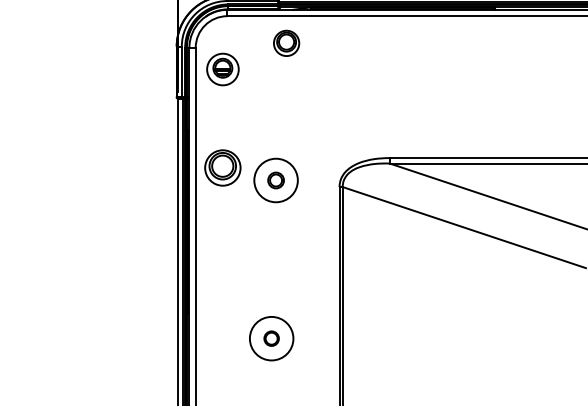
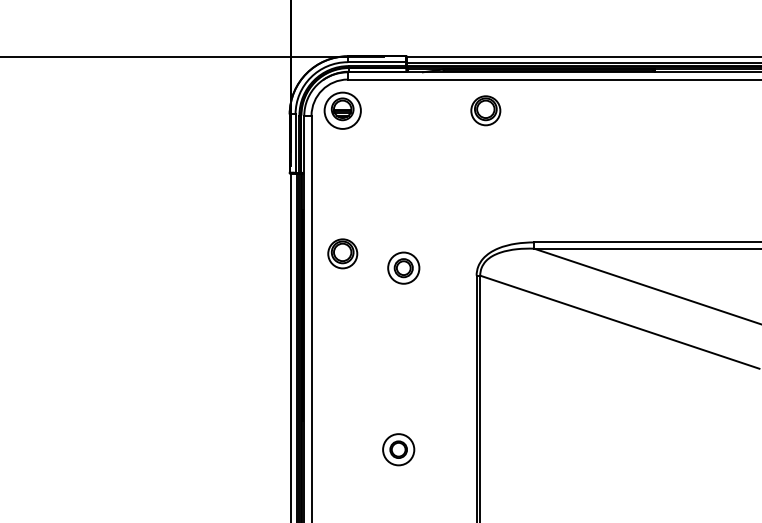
part: (286, 43) -> (485, 110), moved
part: (222, 69) -> (342, 110), moved
part: (222, 167) -> (342, 253), size x0.71
circle: (275, 179) -> (403, 267), size x0.62
circle: (271, 338) -> (398, 449), size x0.62

